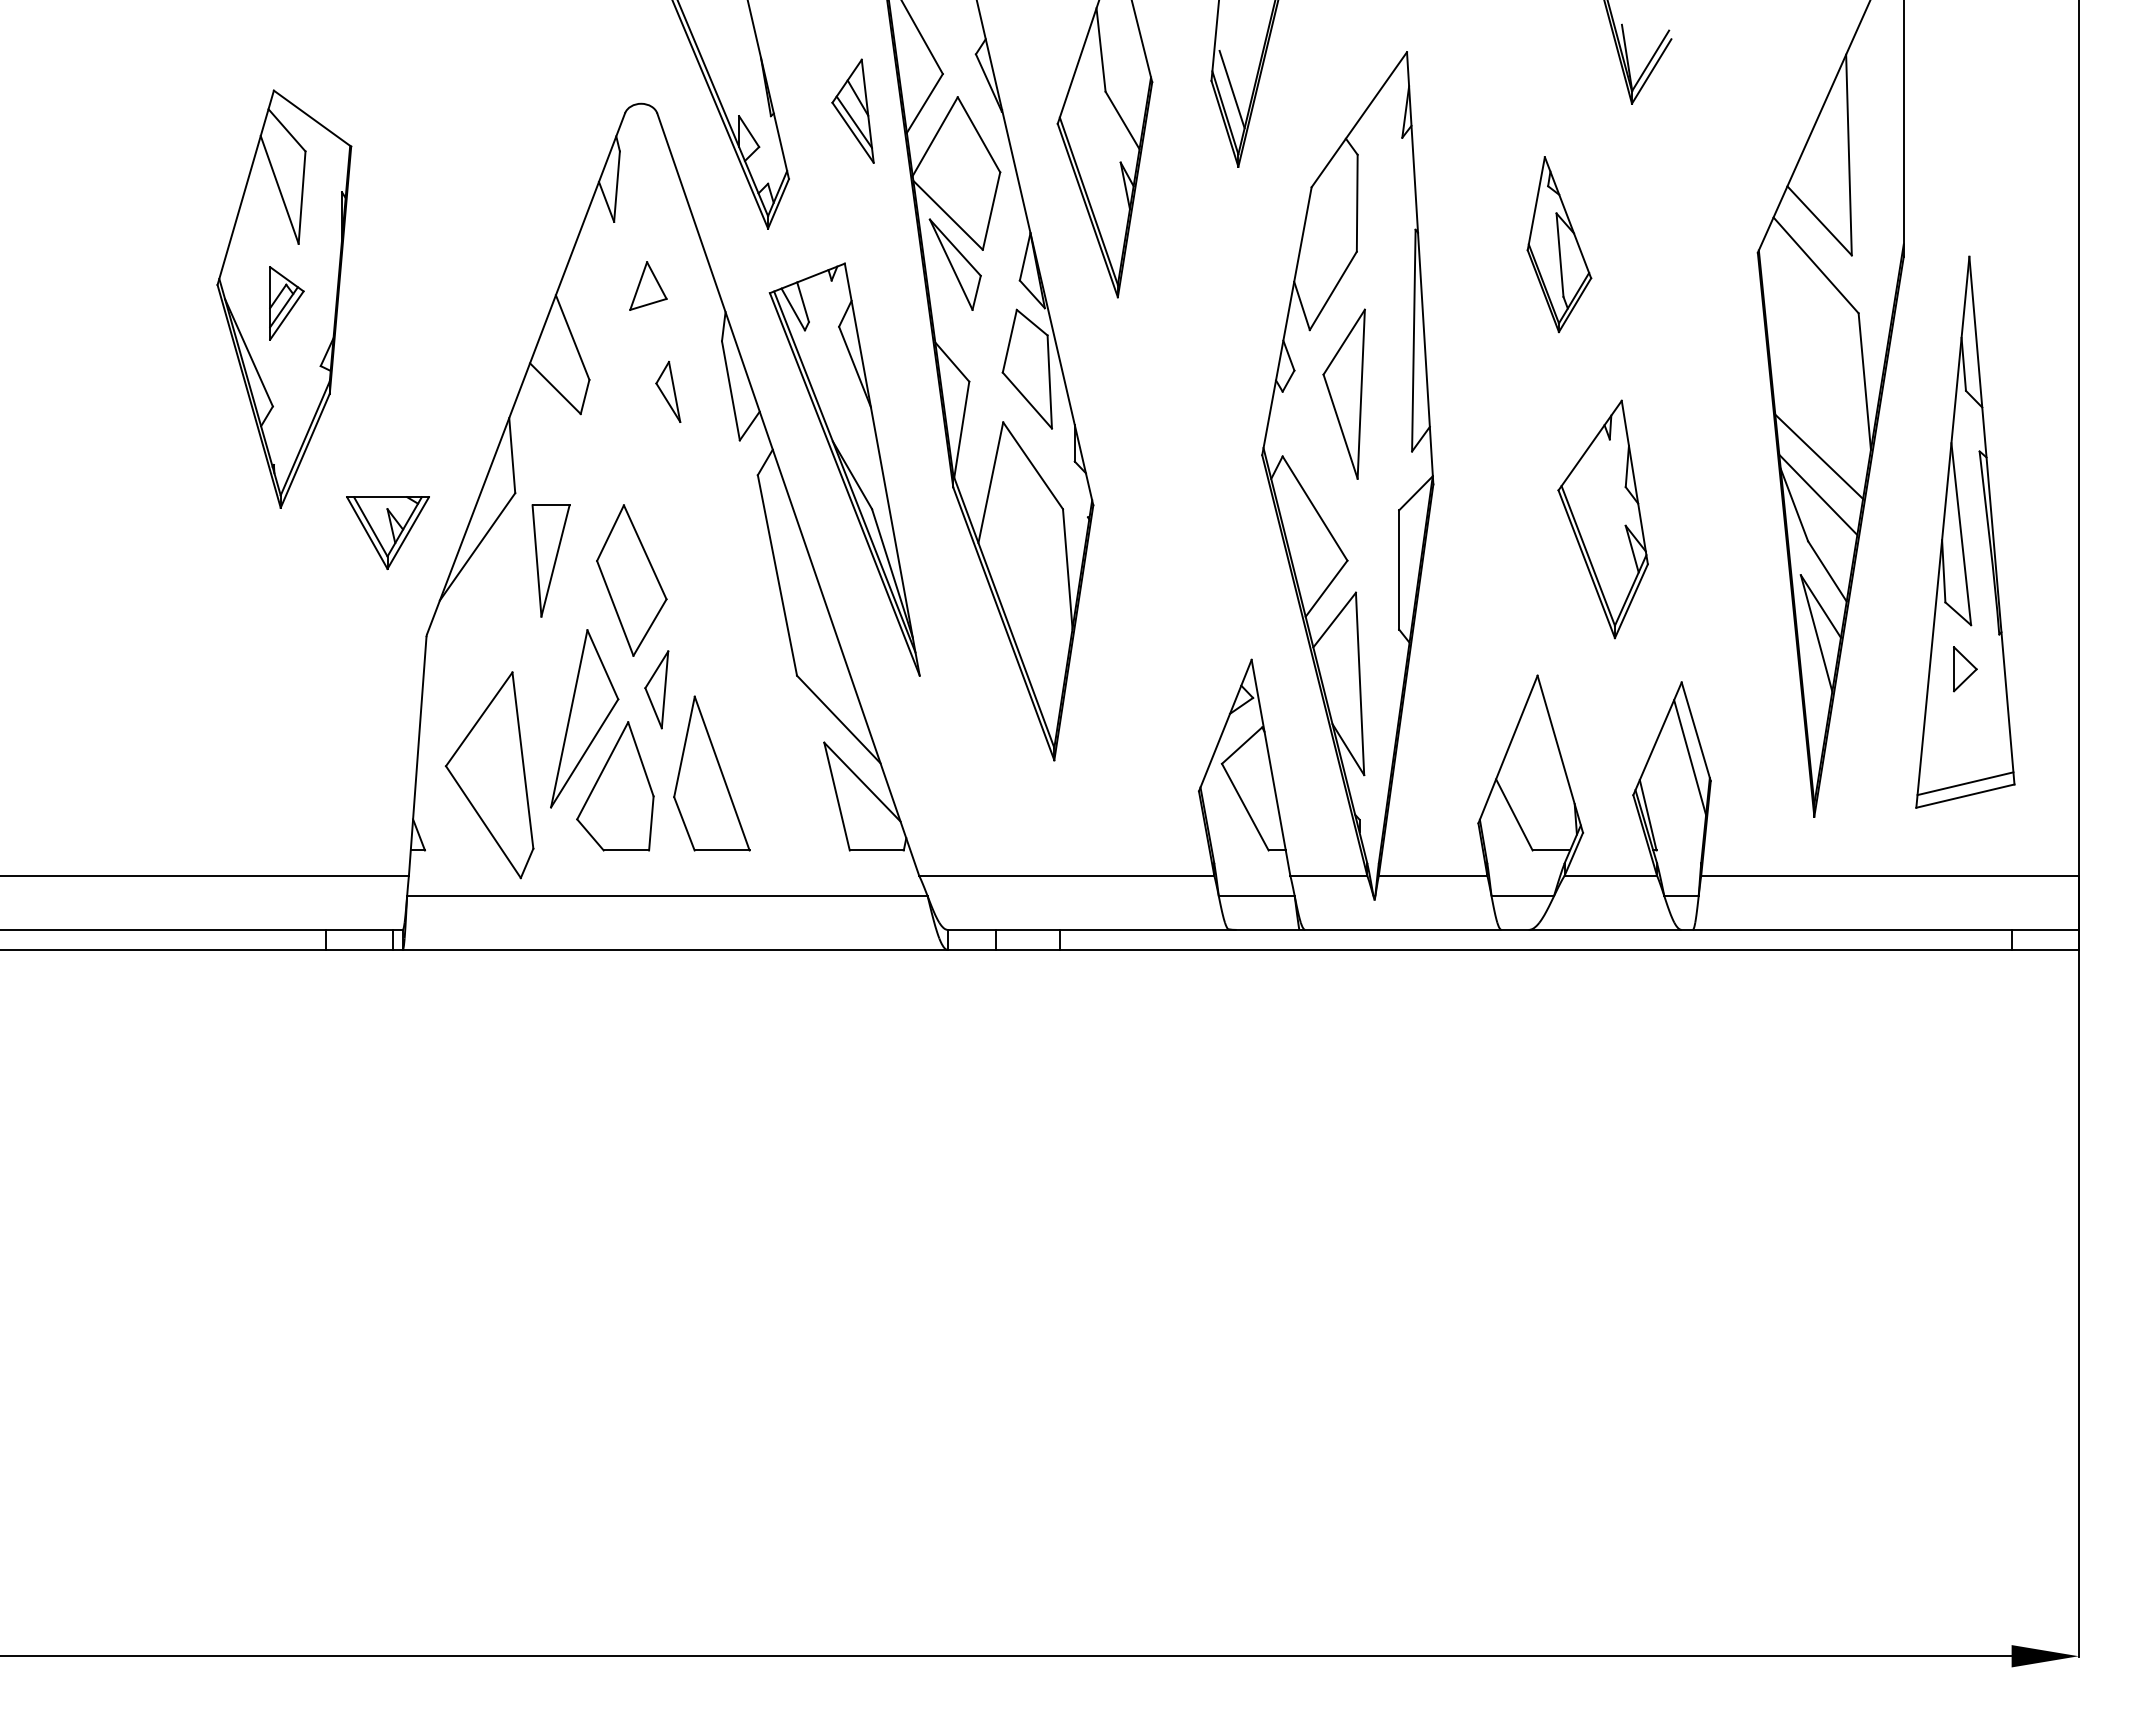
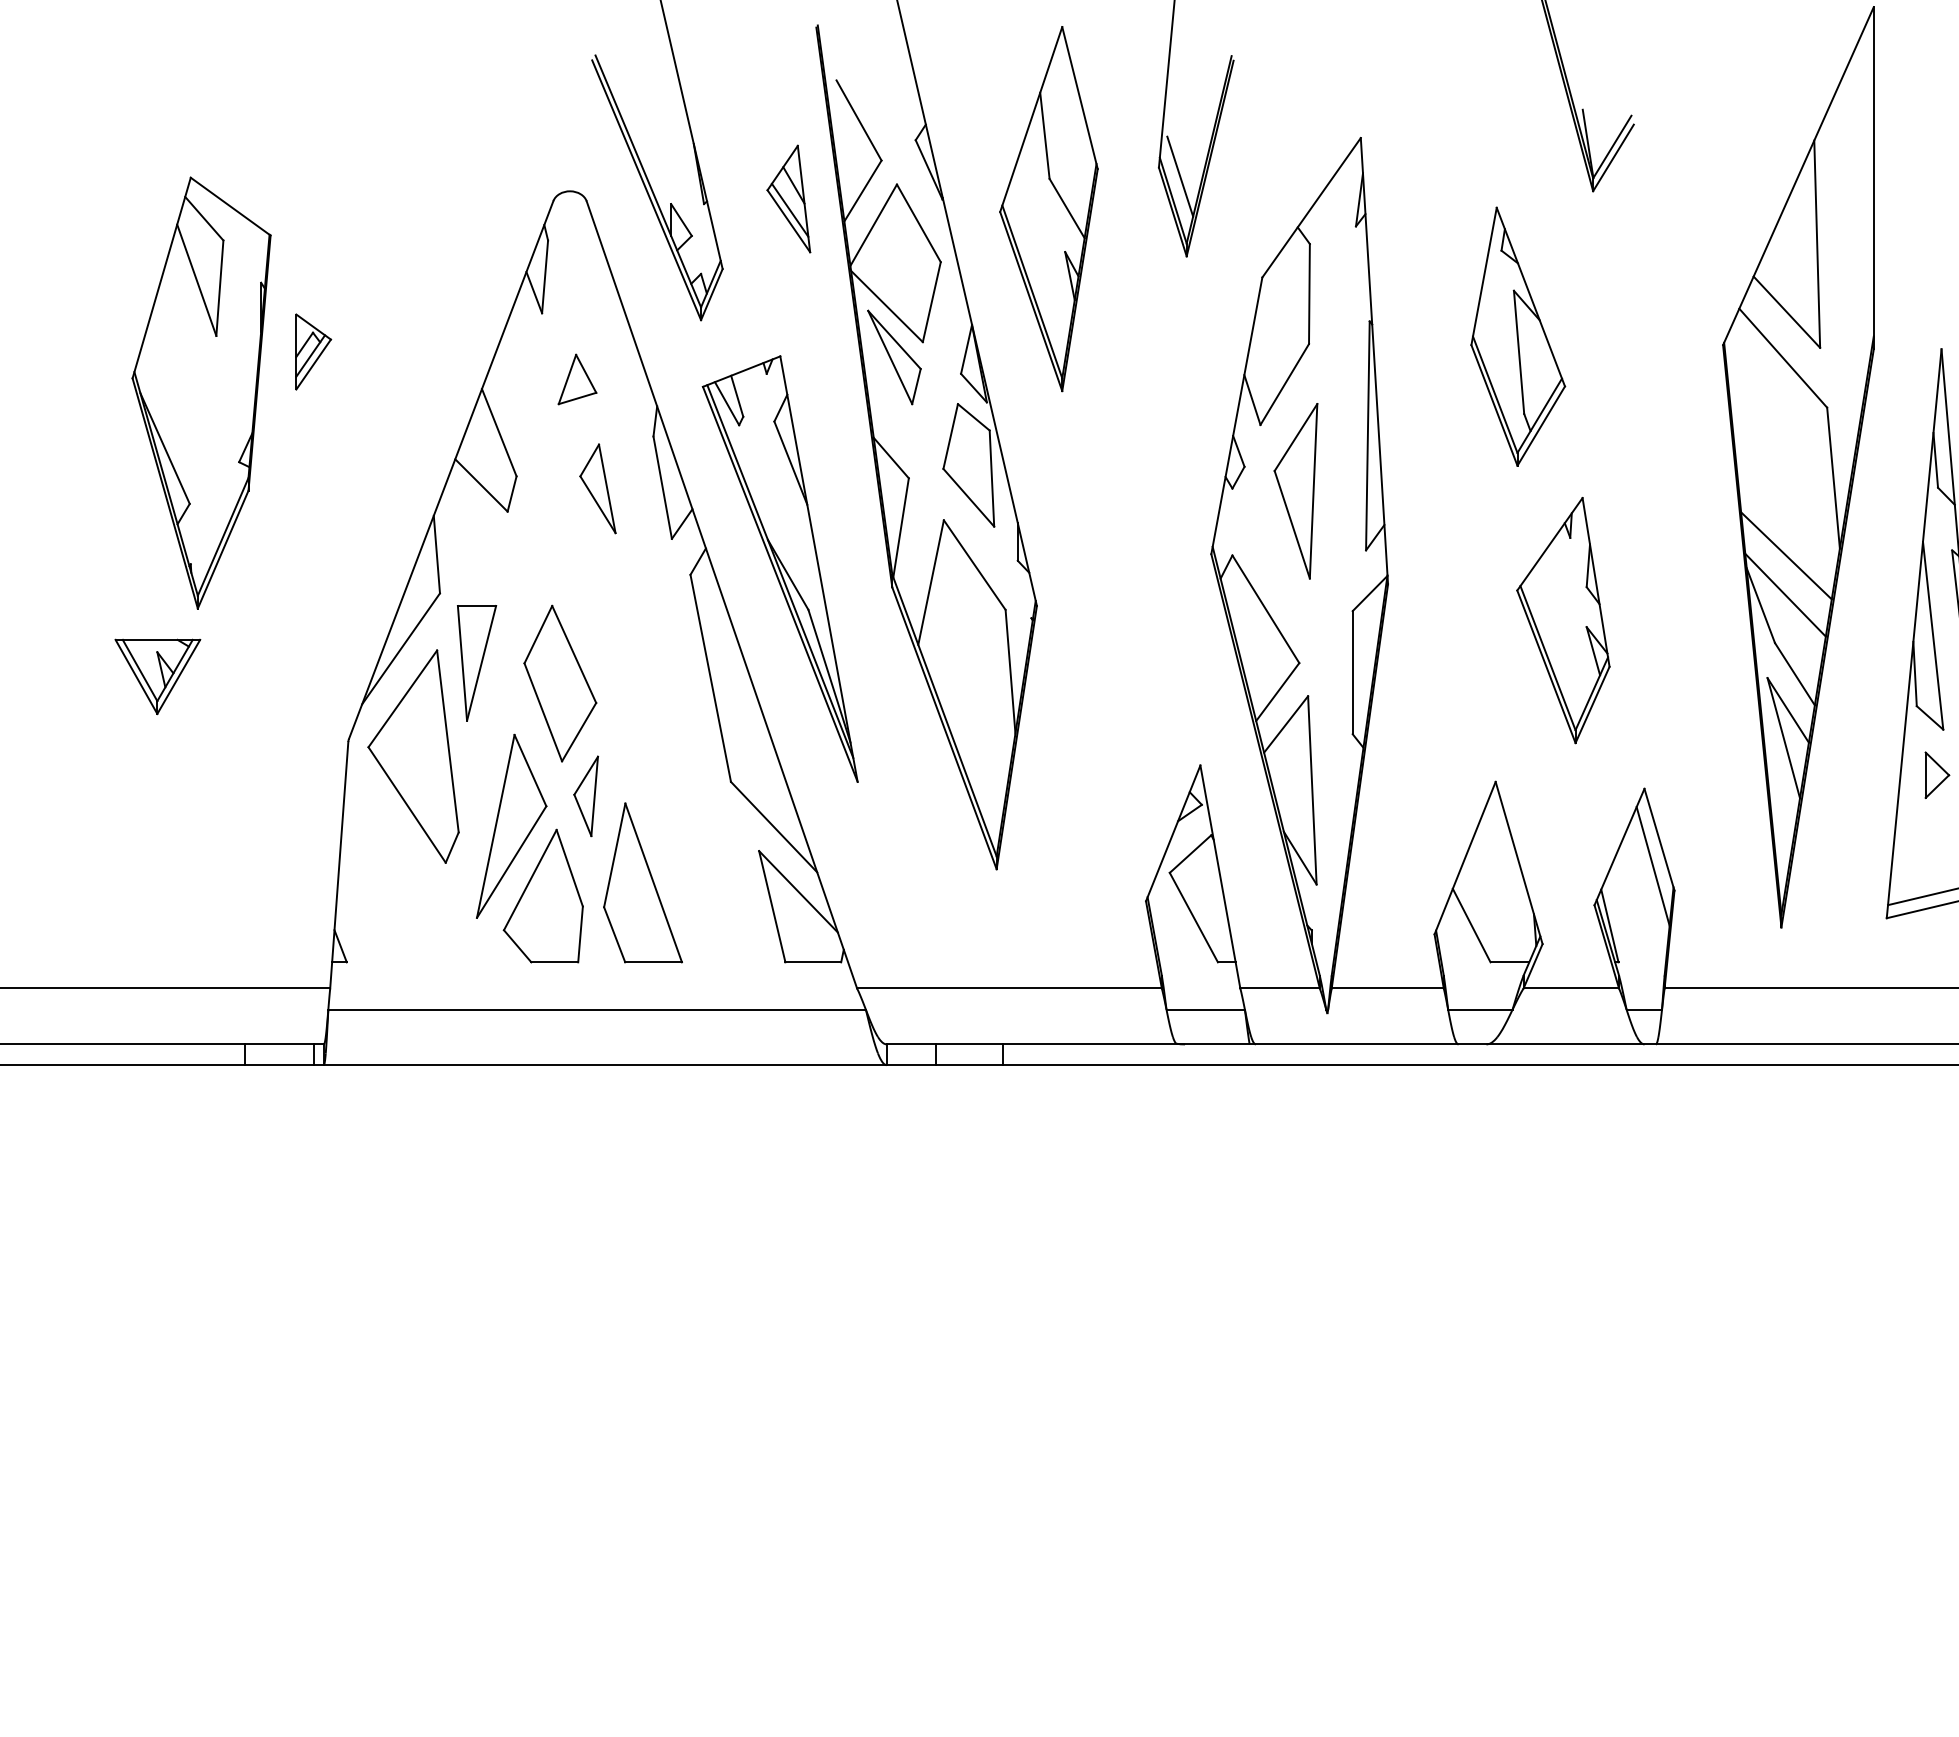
part: (1559, 244) -> (1518, 336), size x1.43
part: (286, 303) -> (313, 352), moved
part: (668, 391) -> (598, 488), size x1.43
part: (387, 533) -> (157, 677), moved
part: (489, 775) -> (413, 756), moved

